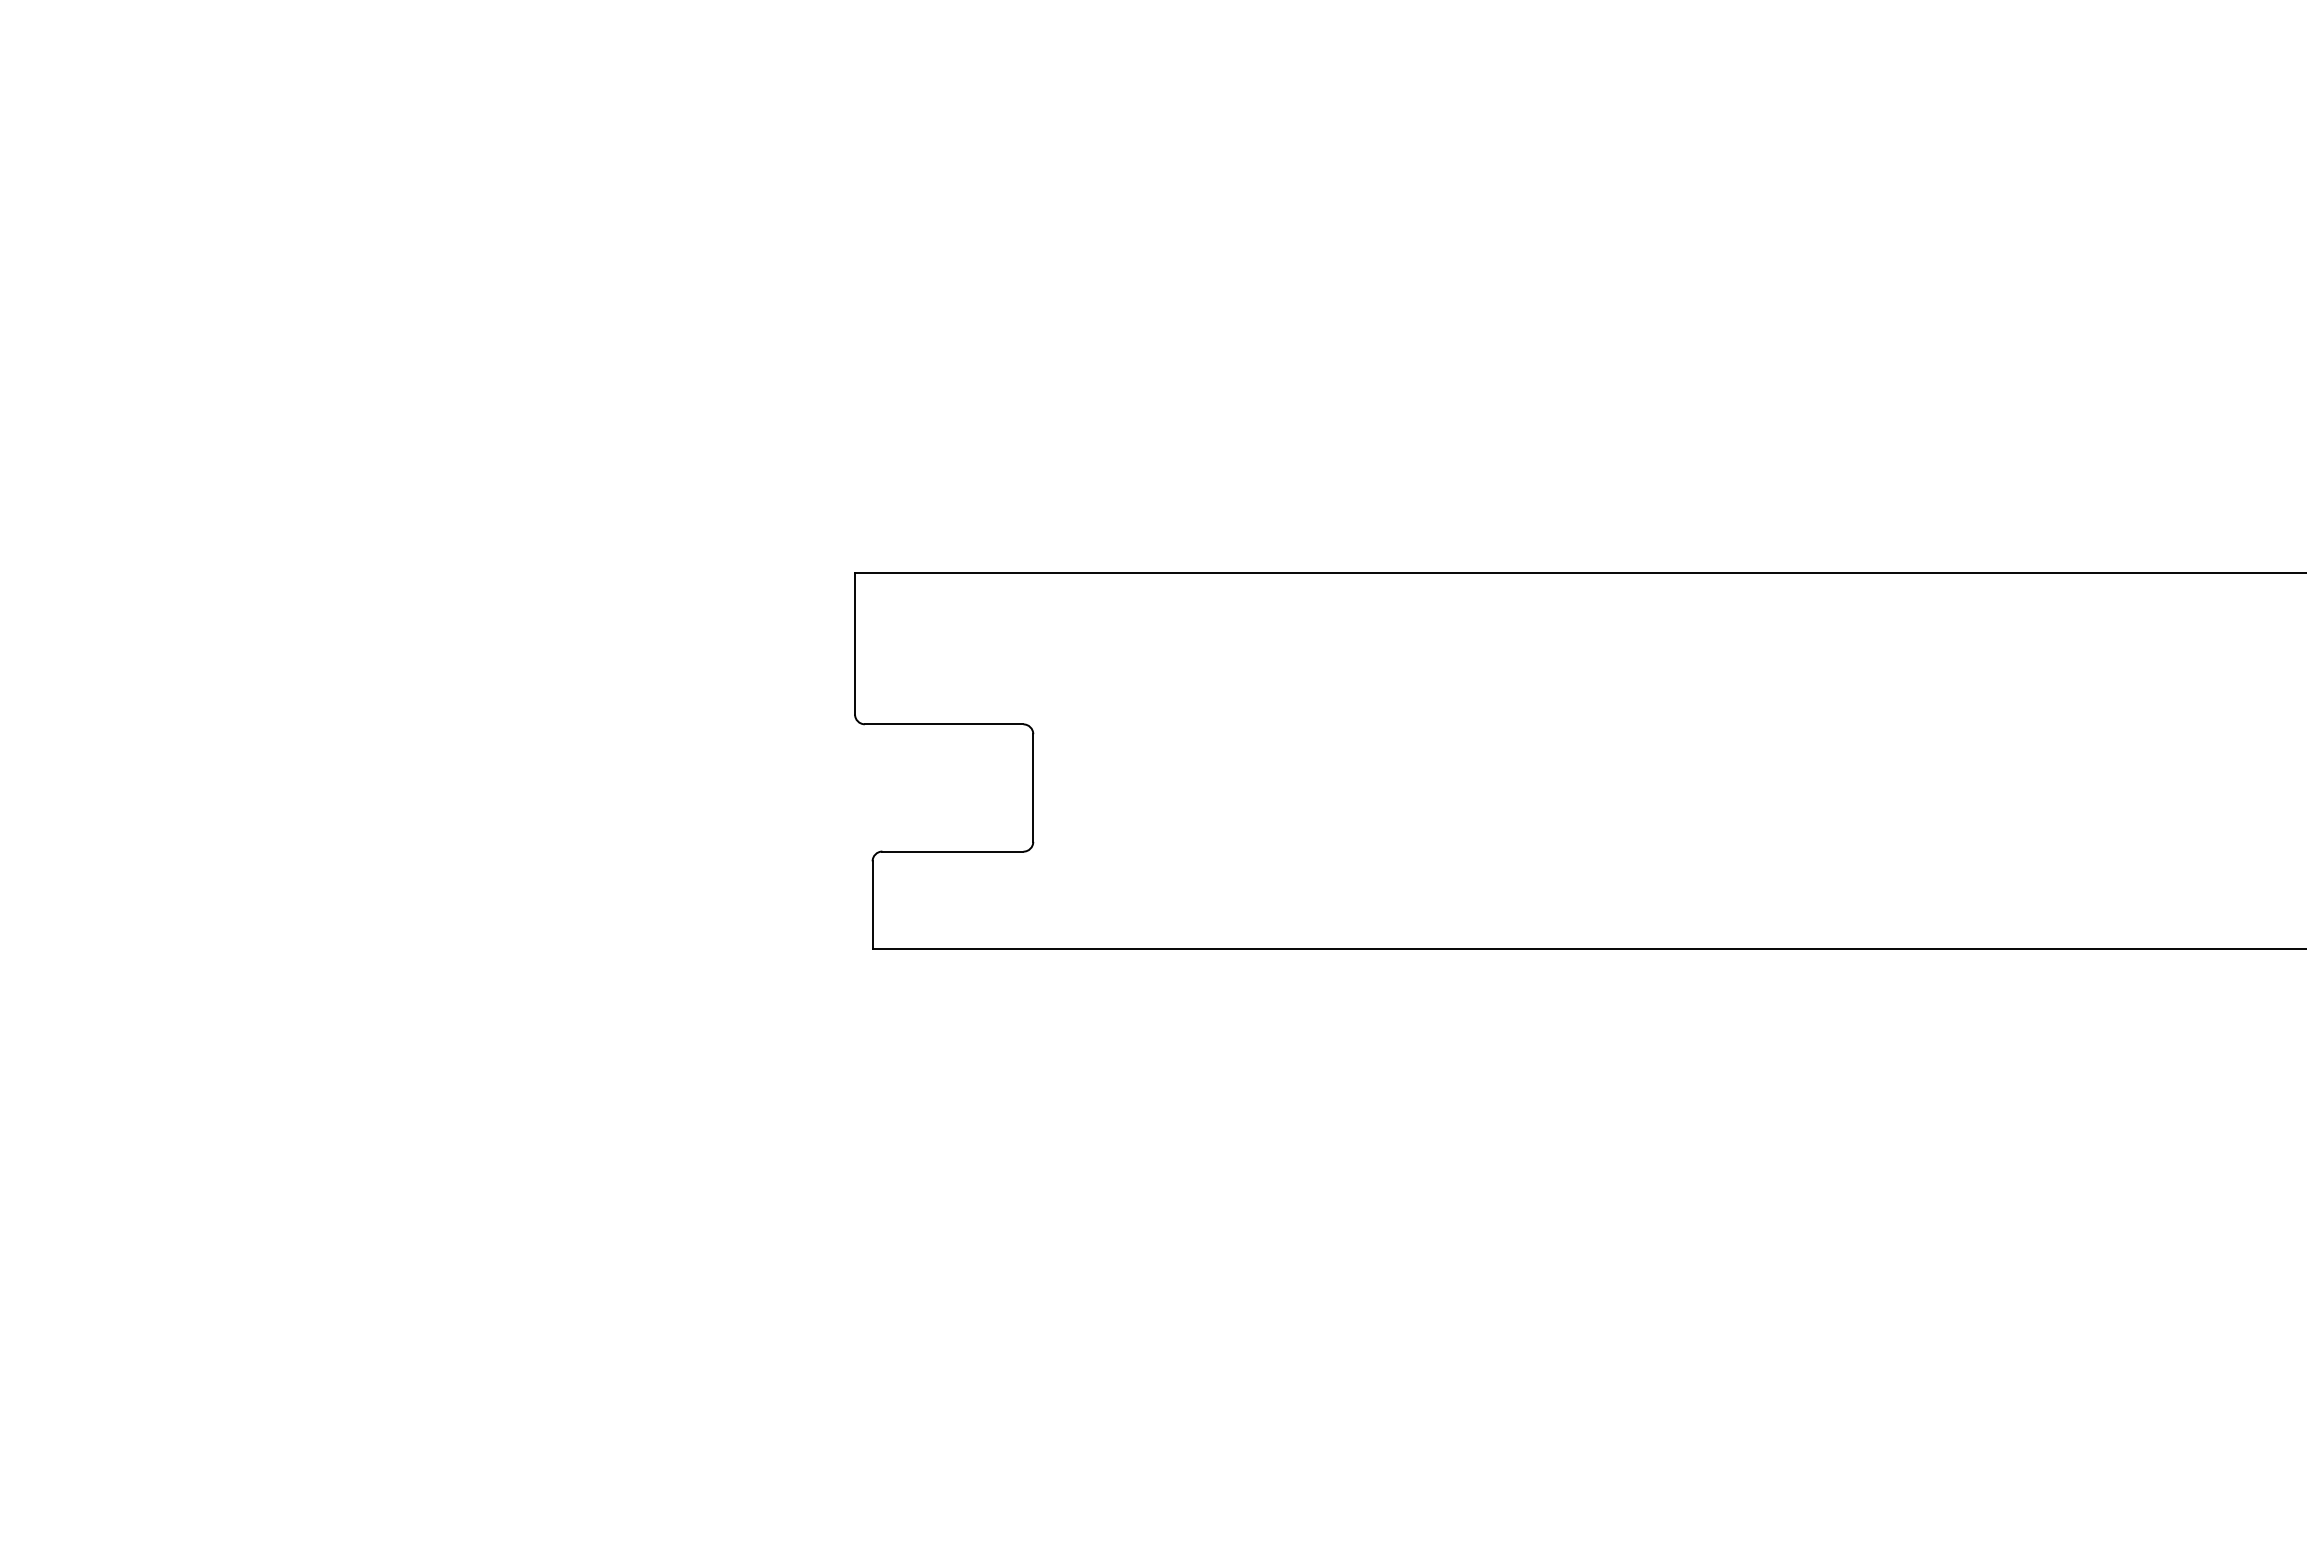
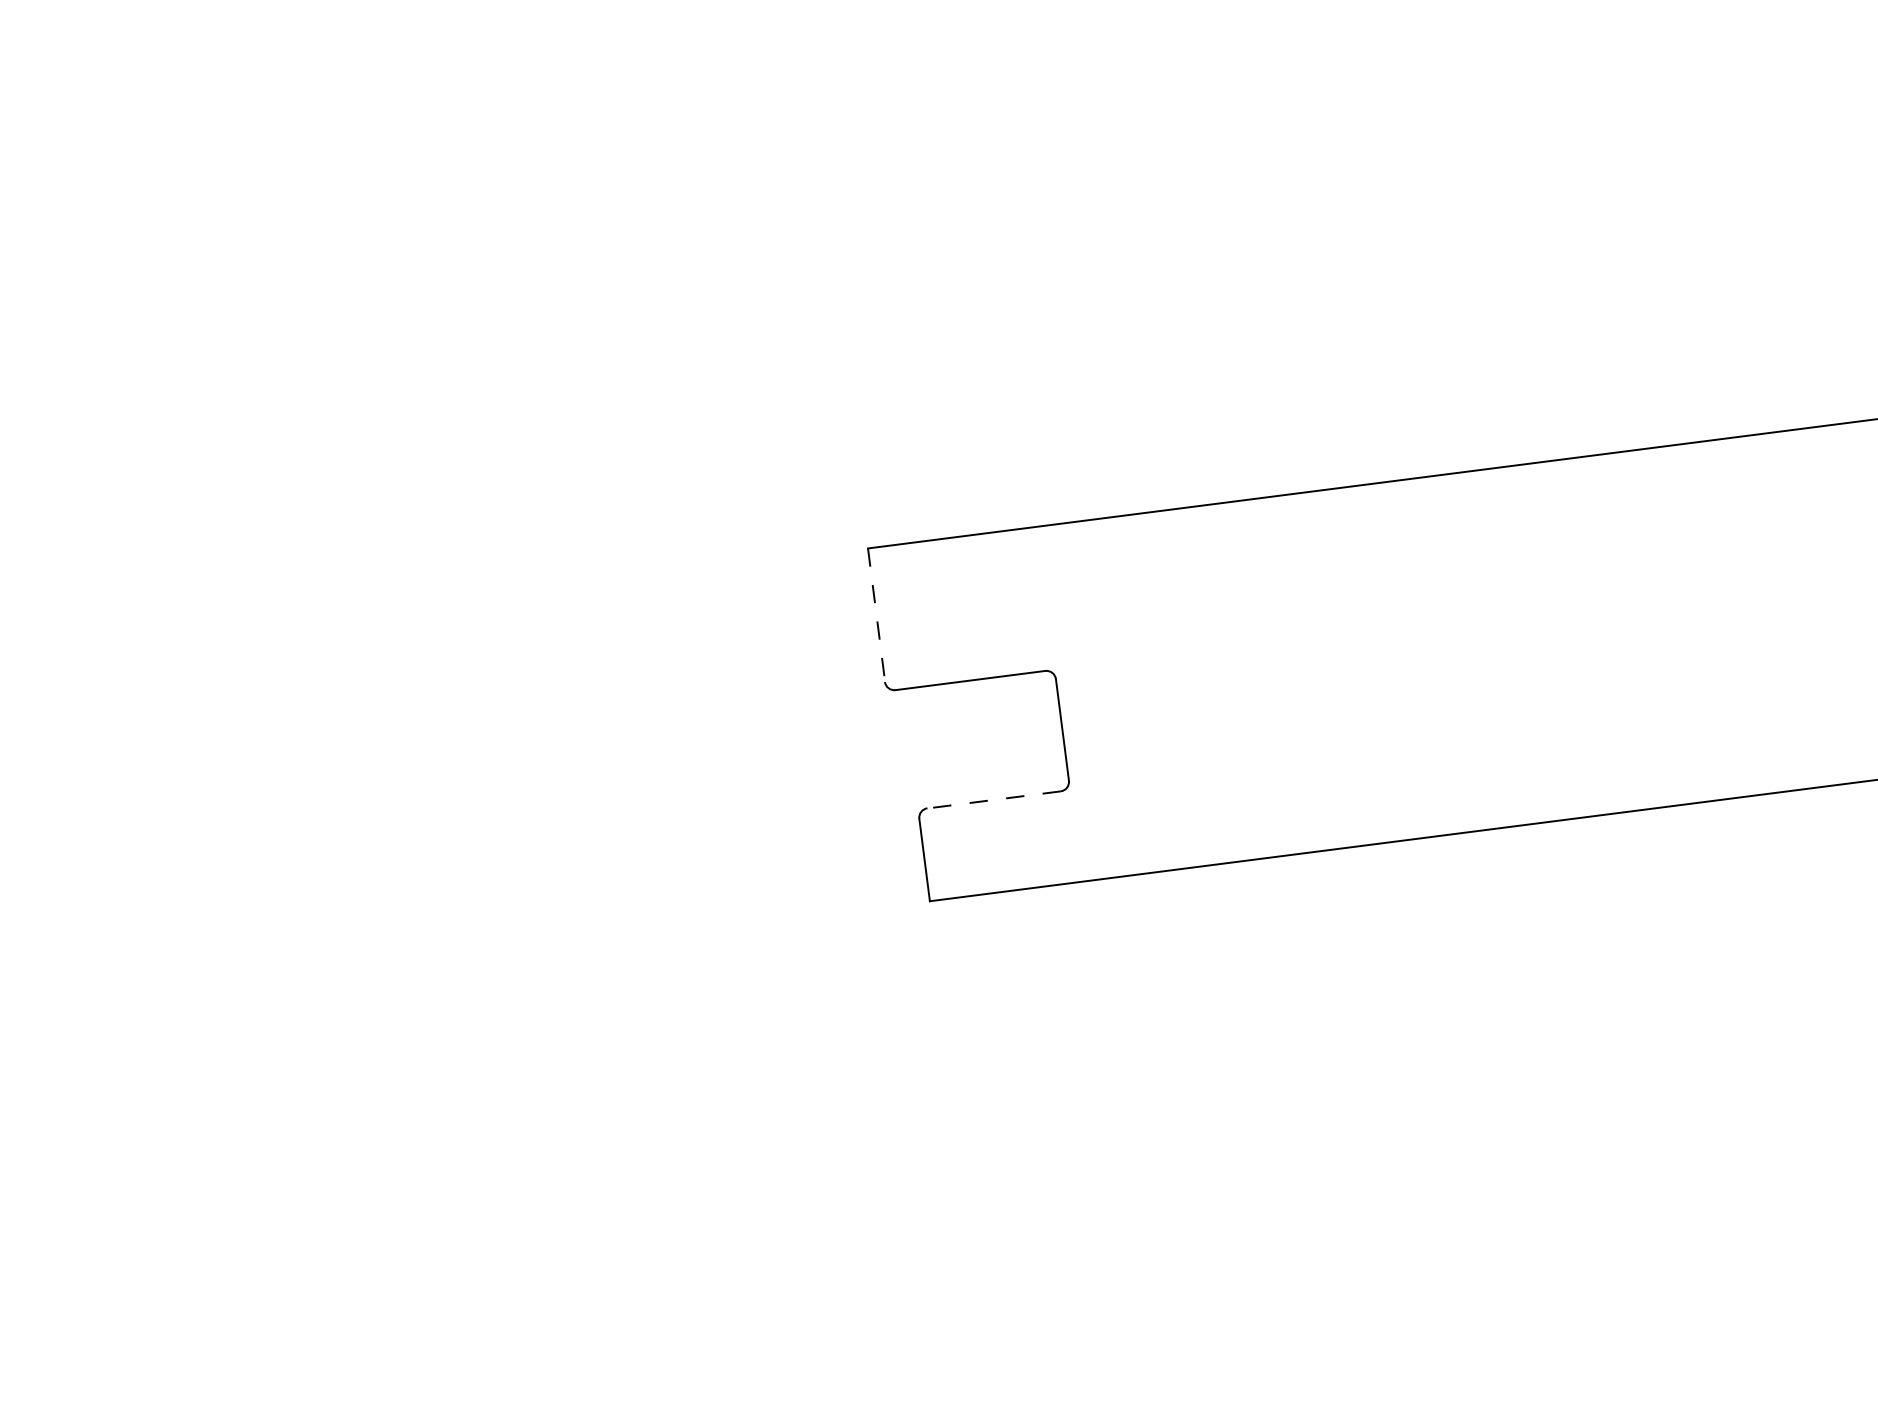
line: (855, 643) -> (876, 614), solid -> dashed
line: (952, 851) -> (993, 799), solid -> dashed

